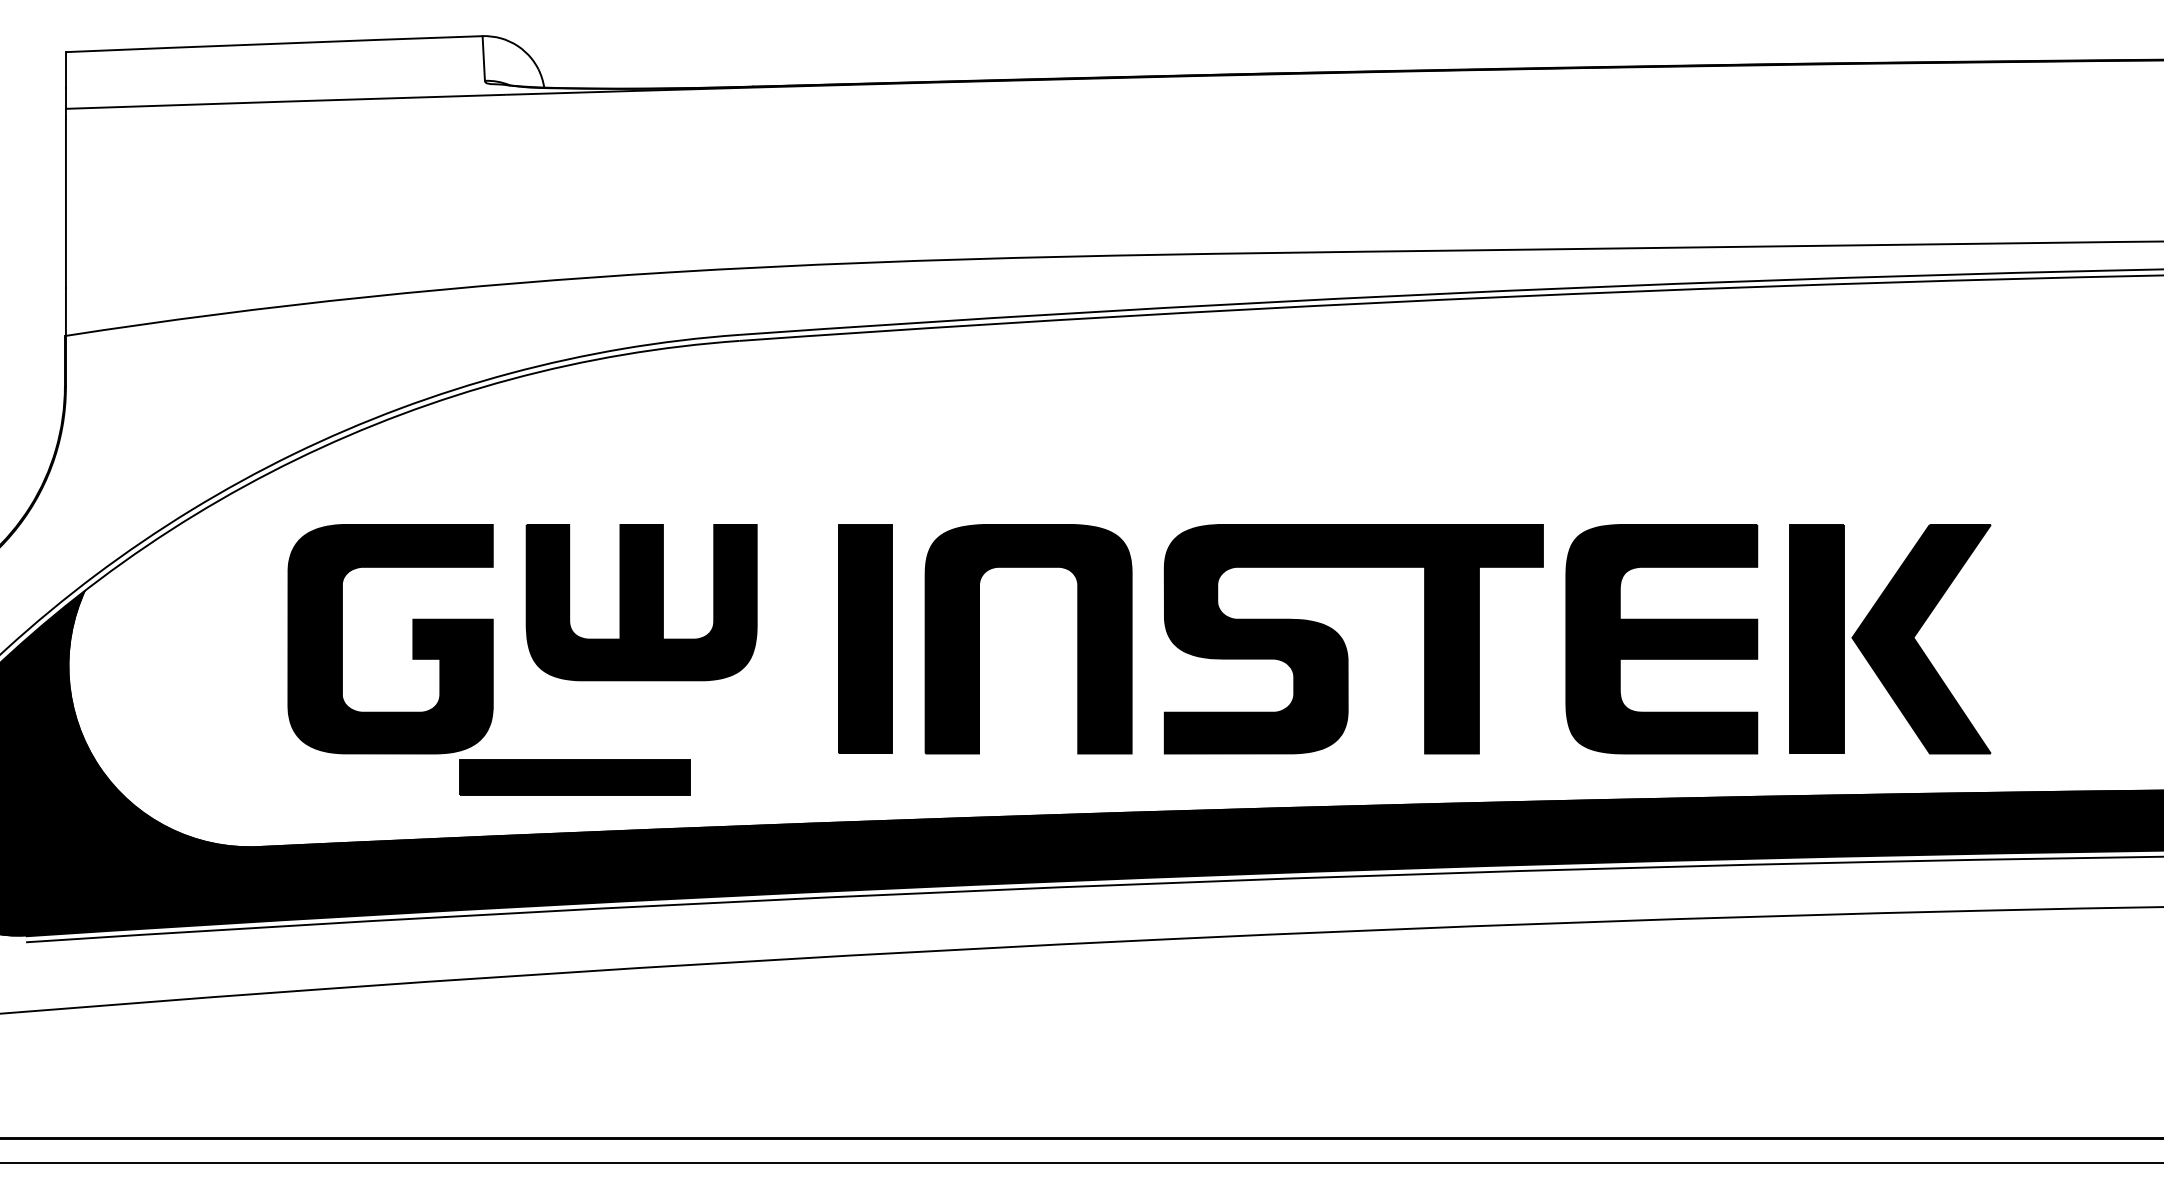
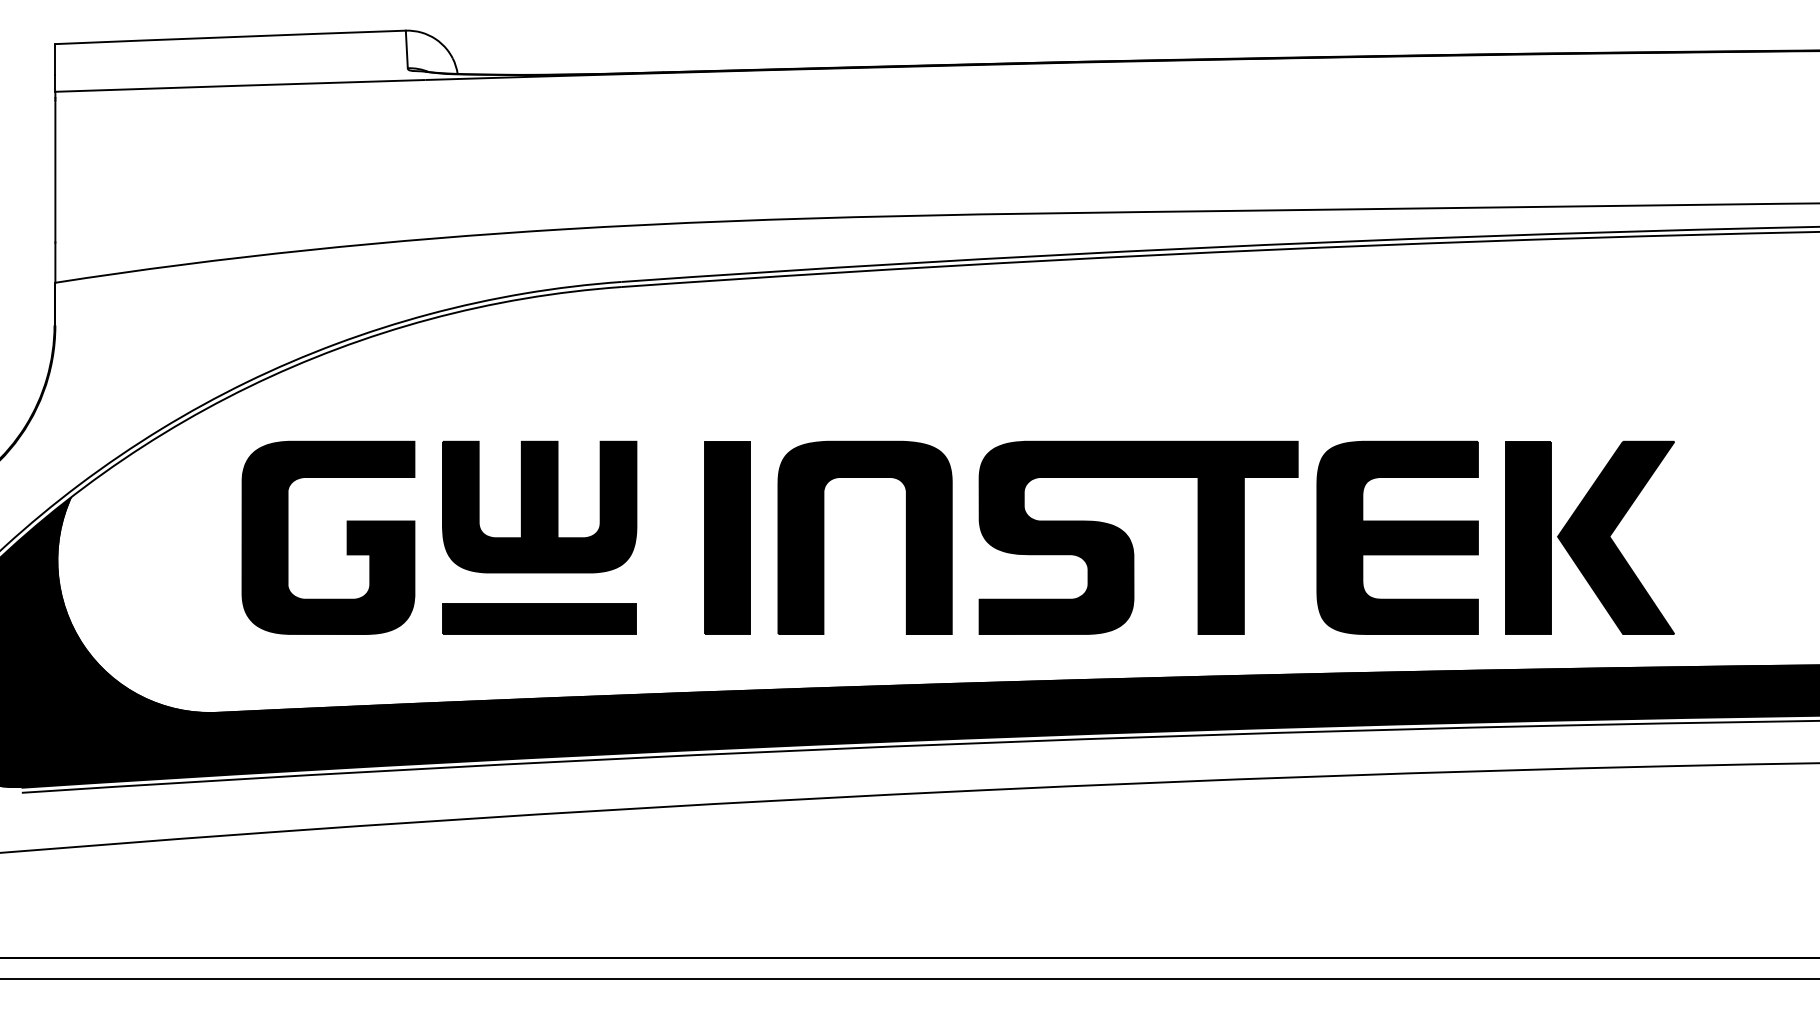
part: (574, 777) -> (539, 618), moved

